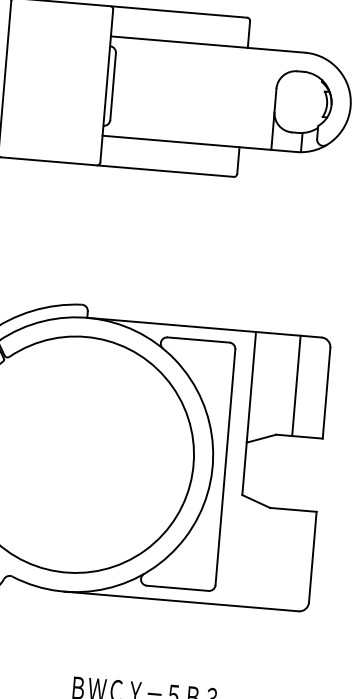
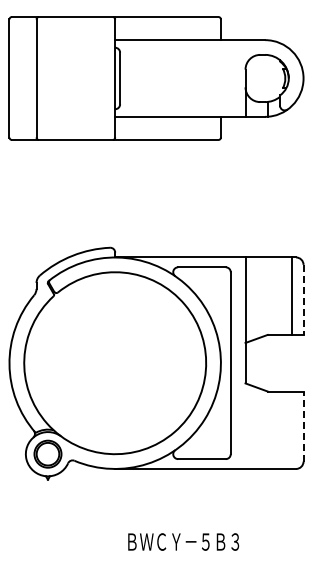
line: (295, 384) -> (291, 295), moved
line: (326, 393) -> (303, 300), solid -> dashed
line: (312, 557) -> (303, 426), solid -> dashed

